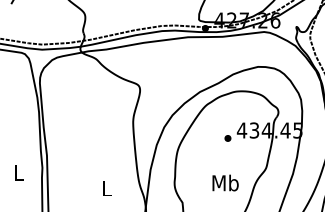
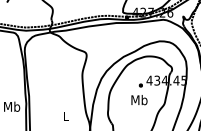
text: (20, 172) -> (12, 106), L -> Mb
text: (225, 183) -> (139, 100), moved

